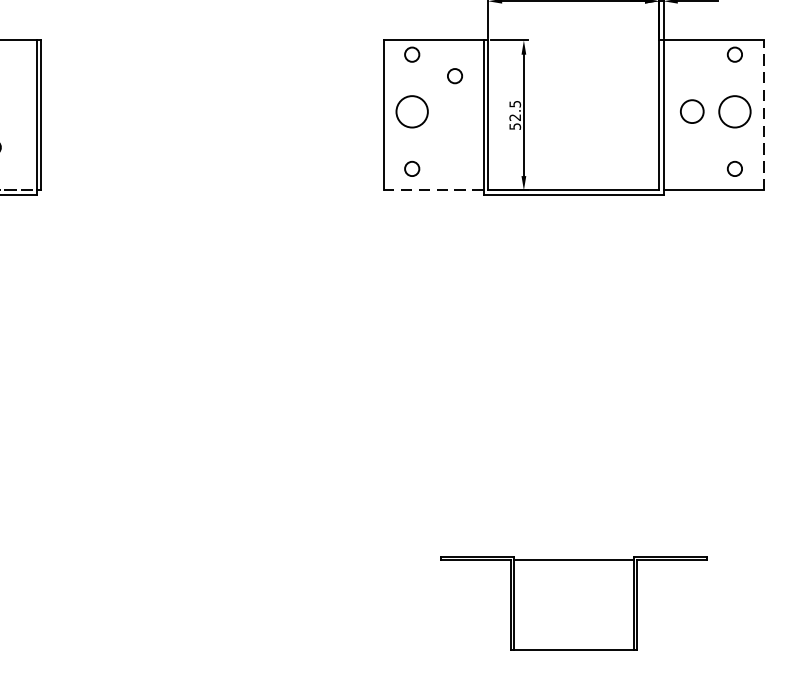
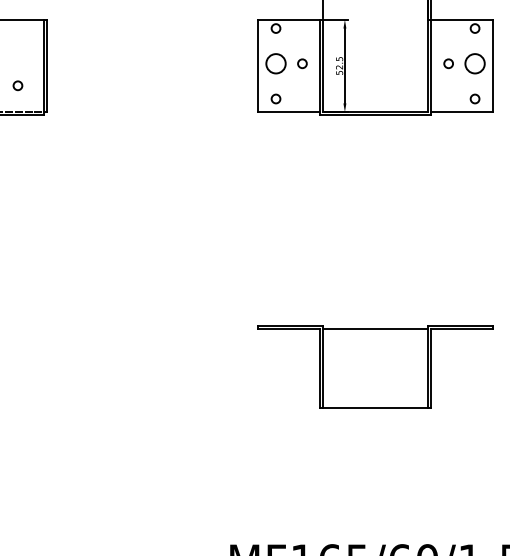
circle: (455, 75) -> (302, 63), moved
circle: (691, 111) -> (448, 63), size x0.62
line: (763, 114) -> (492, 65), dashed -> solid
line: (434, 190) -> (289, 112), dashed -> solid
part: (573, 602) -> (375, 366), size x1.43

